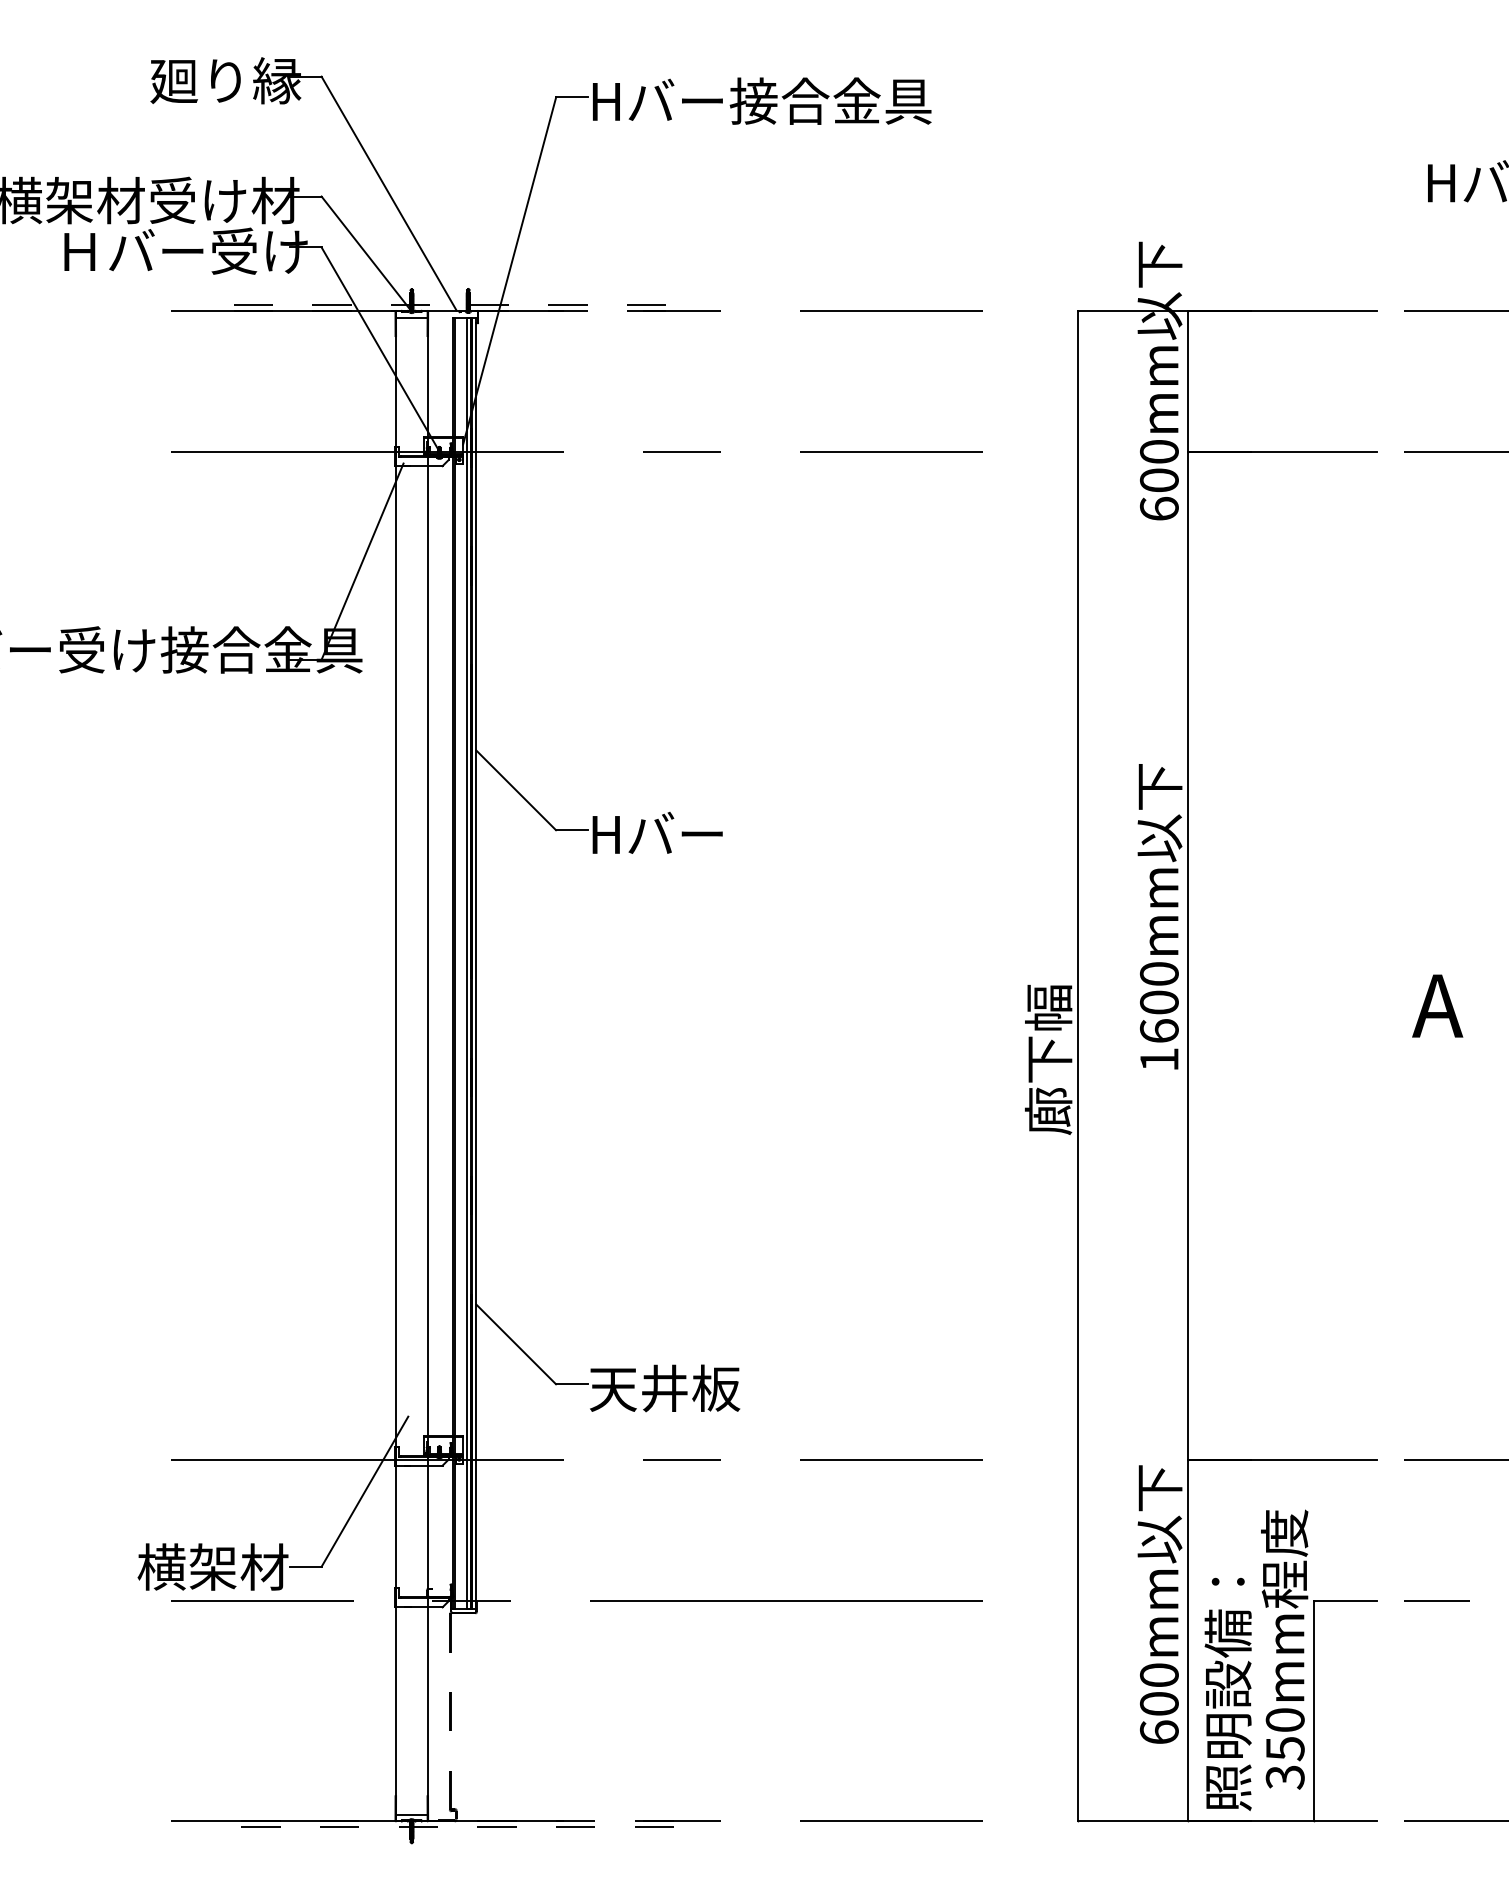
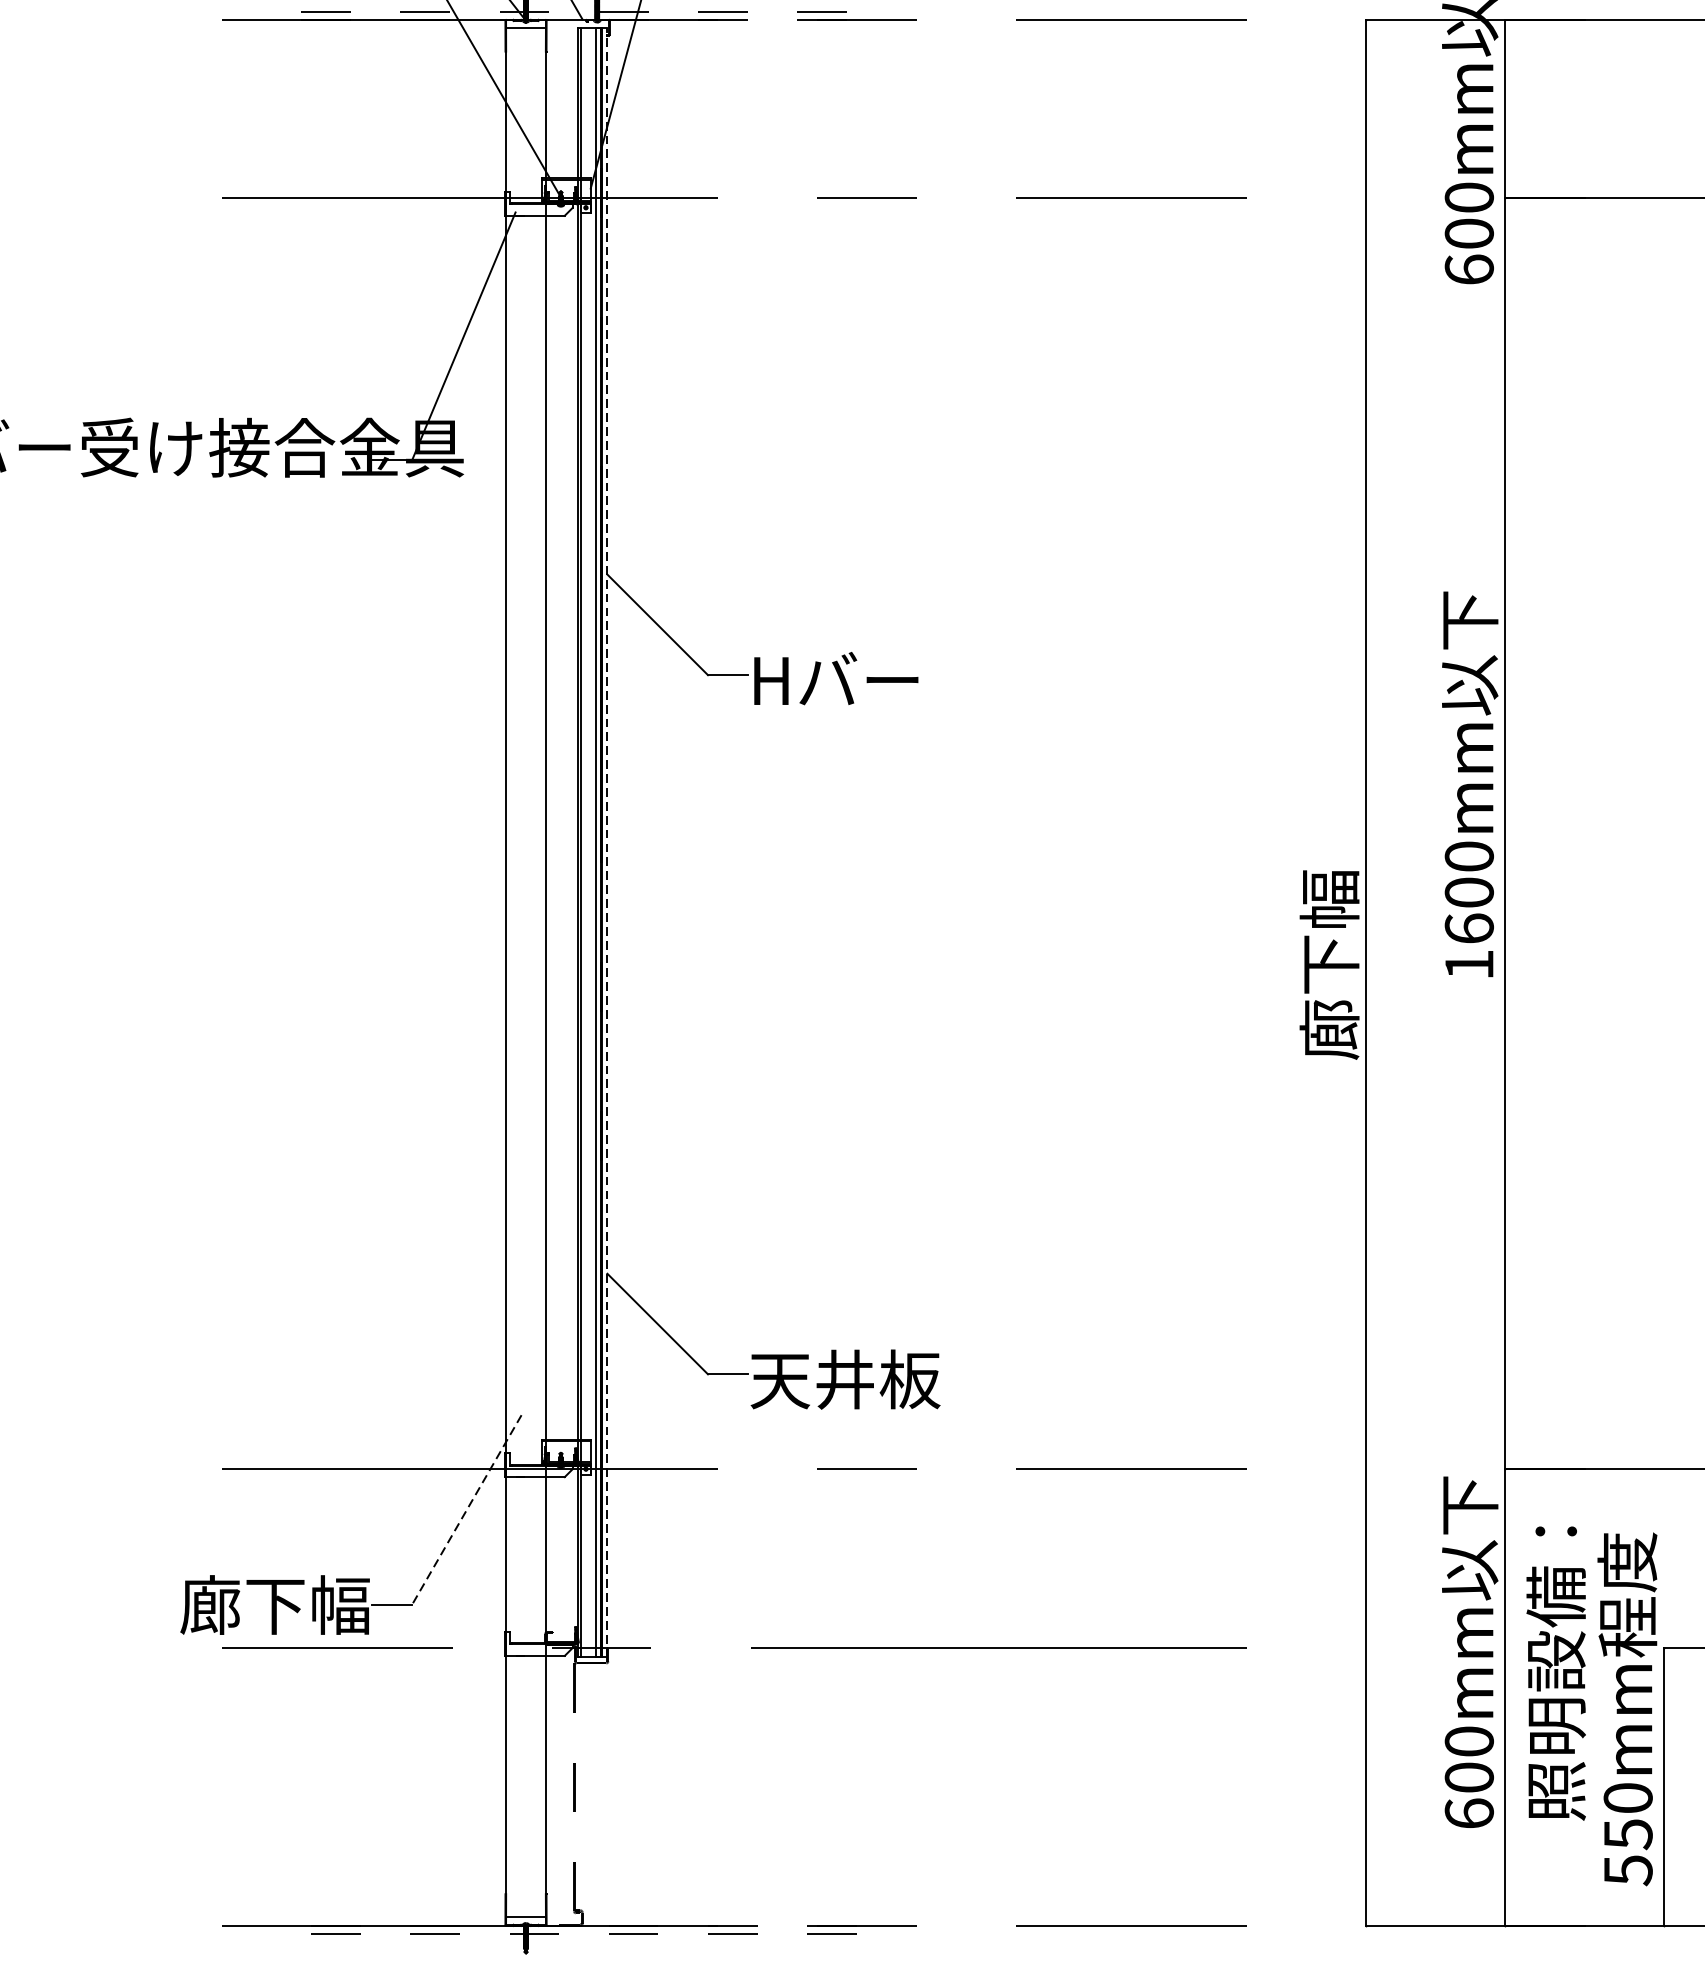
line: (476, 962) -> (607, 842), solid -> dashed
line: (364, 1491) -> (466, 1509), solid -> dashed
text: (212, 1566) -> (274, 1604), 横架材 -> 廊下幅
text: (1227, 1693) -> (1555, 1672), moved
text: (1284, 1777) -> (1627, 1870), 350mm -> 550mm

